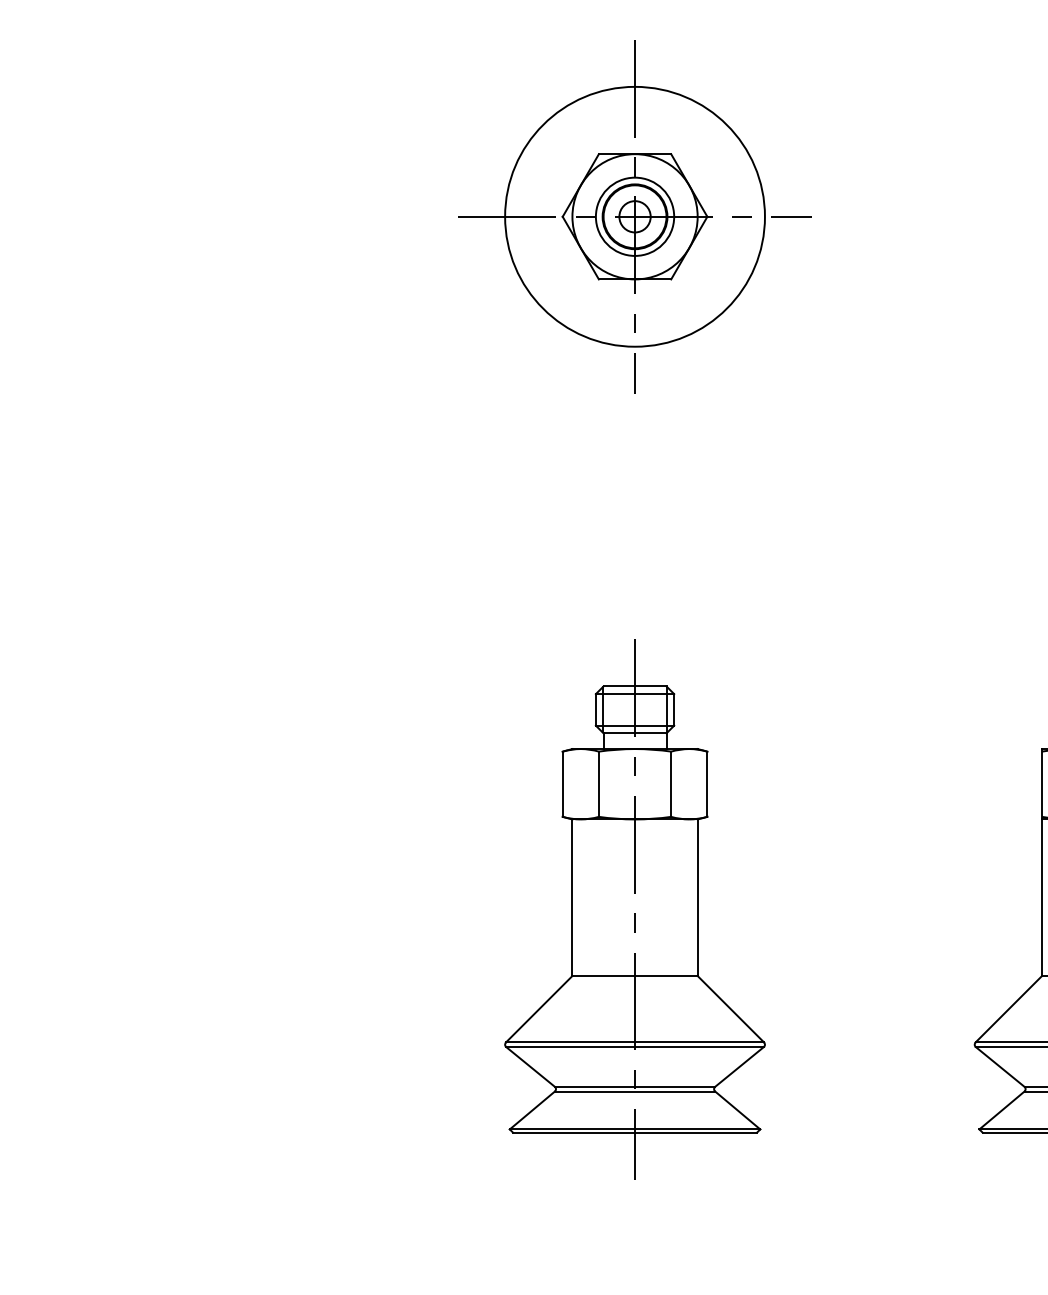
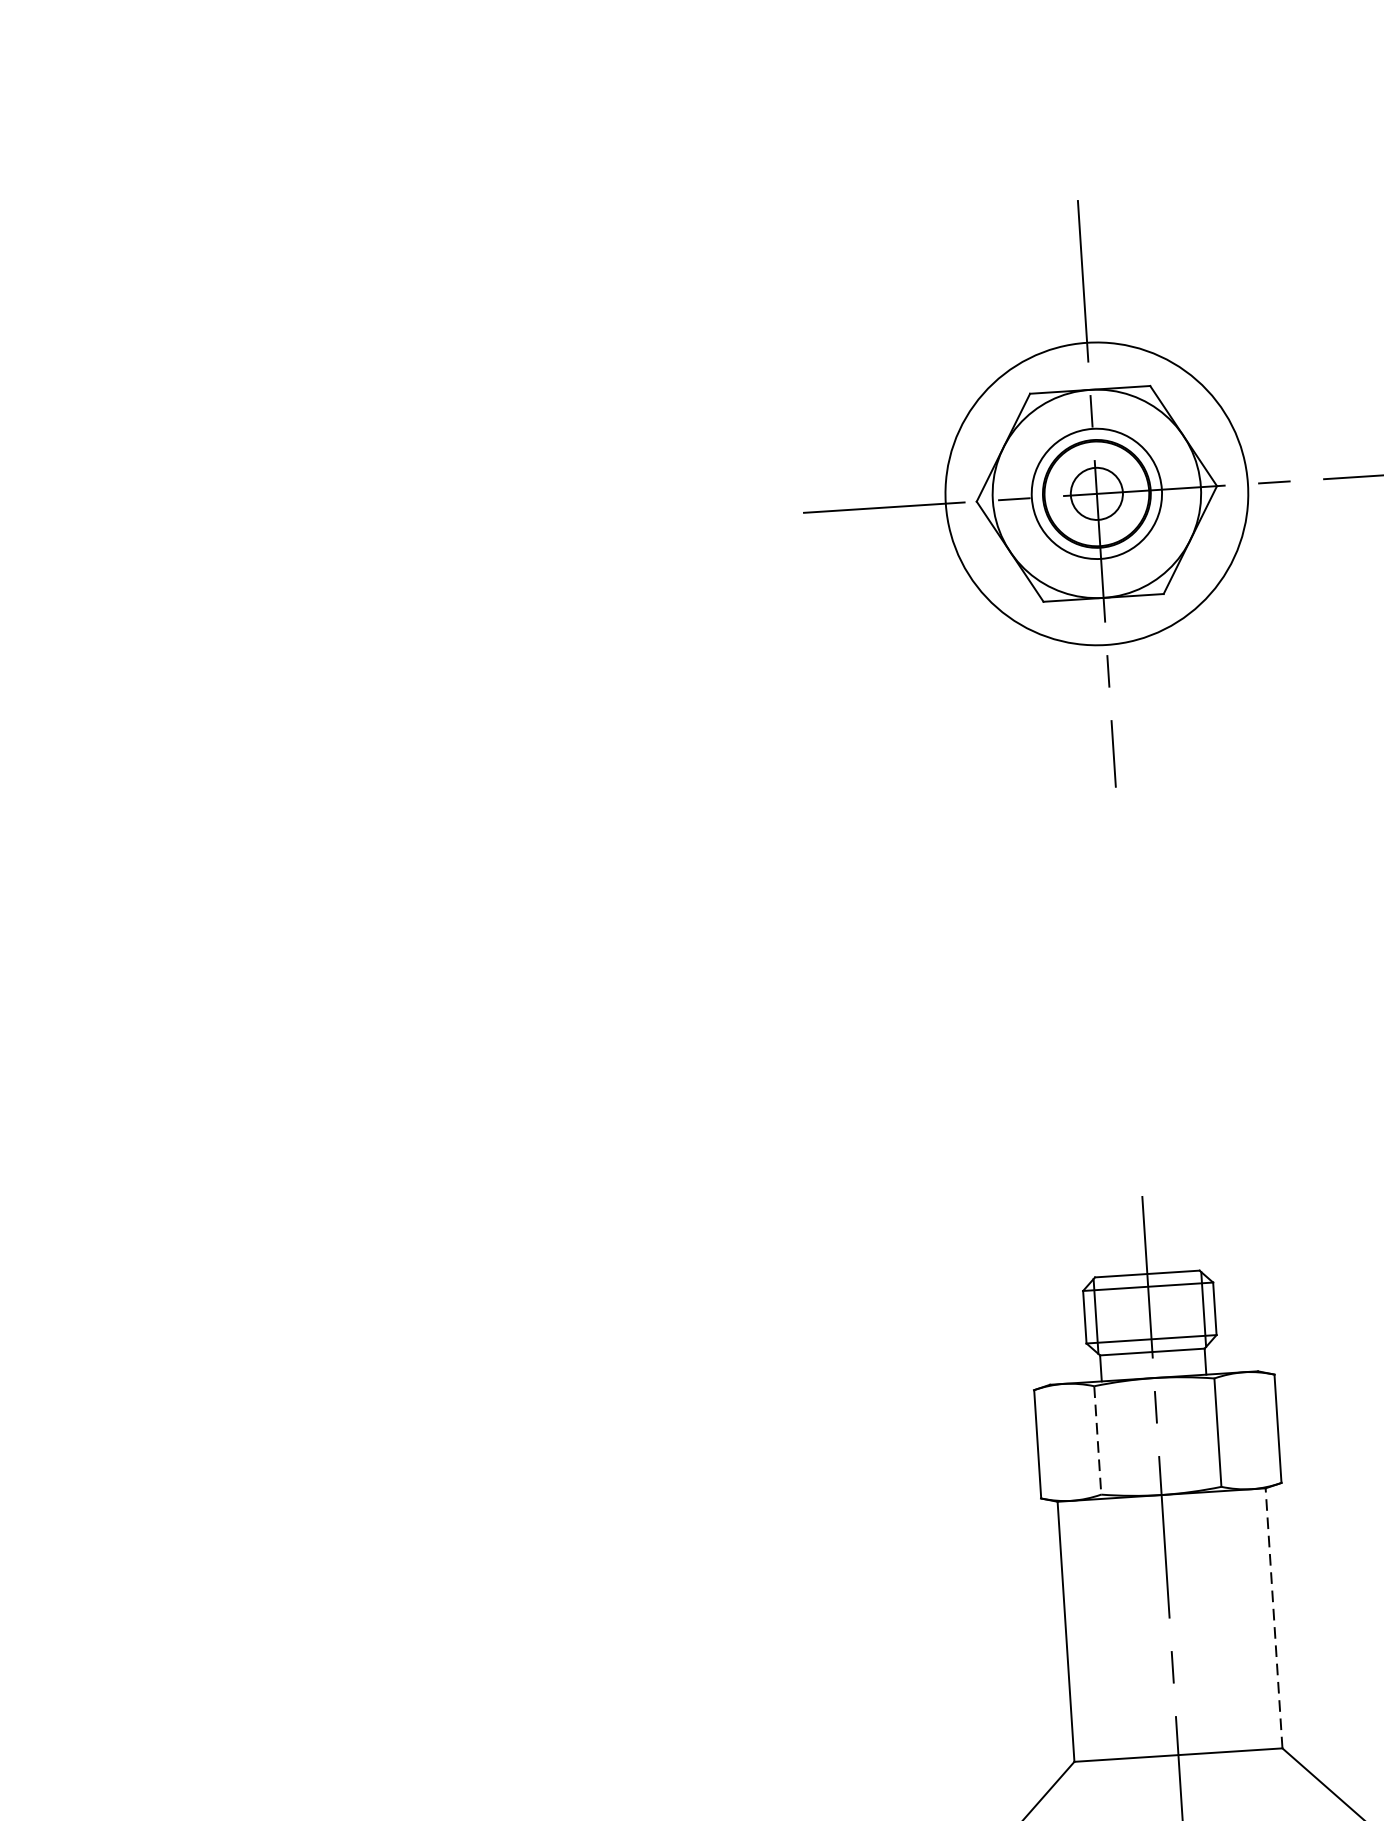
circle: (634, 216) -> (1095, 493), size x0.7
line: (598, 784) -> (1097, 1440), solid -> dashed
line: (697, 897) -> (1273, 1617), solid -> dashed

